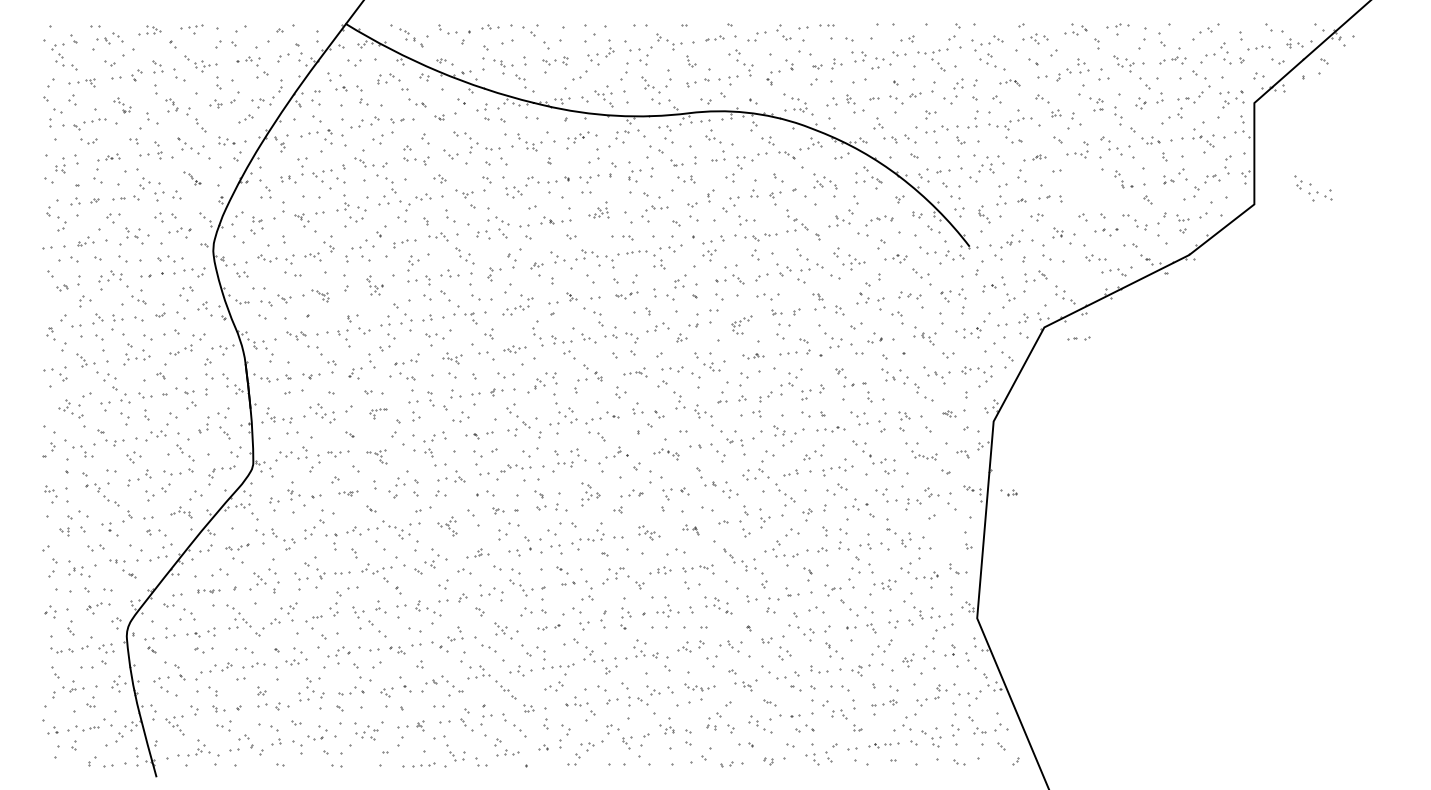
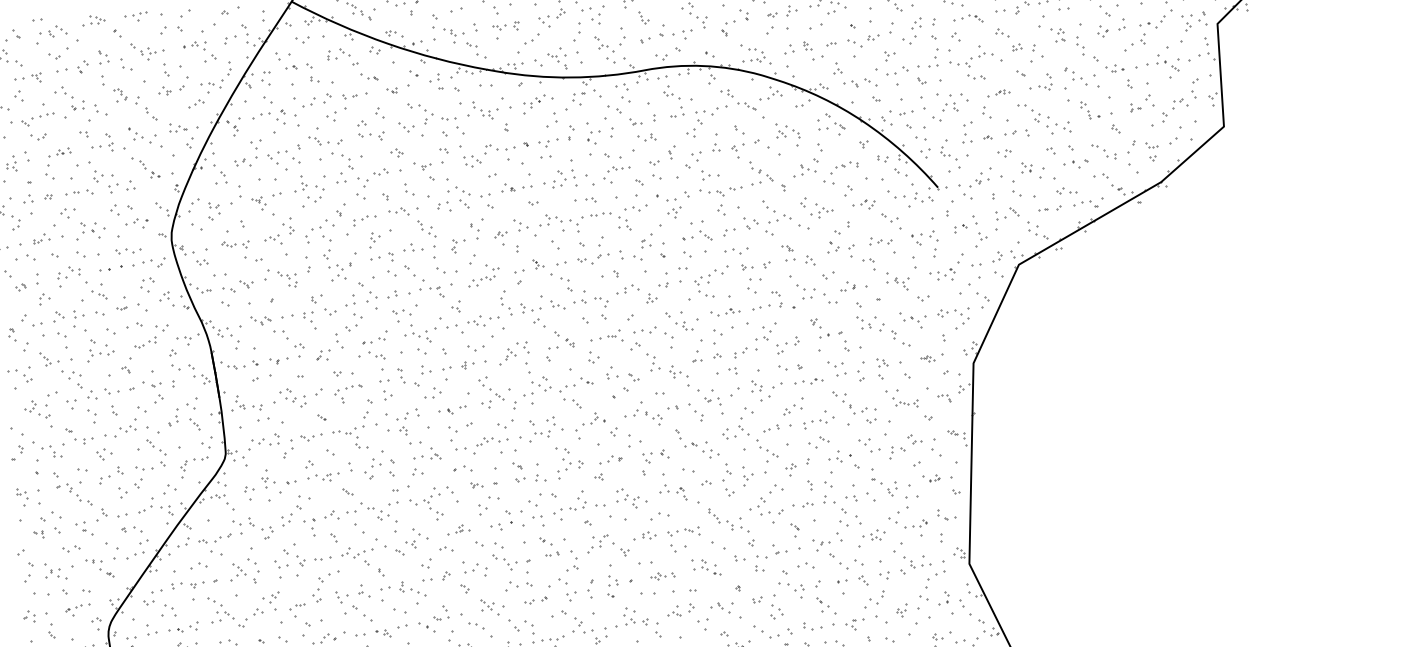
part: (1009, 82) -> (967, 18), size x1.43
part: (121, 104) -> (69, 97), size x1.67
part: (192, 178) -> (145, 168), size x1.67
part: (1313, 188) -> (1051, 121), moved
part: (598, 209) -> (559, 173), size x1.67
part: (983, 214) -> (950, 154), size x1.67
part: (275, 259) -> (235, 244), size x0.71
part: (374, 285) -> (337, 264), size x1.67
part: (319, 295) -> (282, 278), size x1.67
part: (626, 295) -> (593, 259), size x1.43
part: (741, 324) -> (711, 281), size x1.67
part: (1078, 338) -> (1050, 208), moved
part: (514, 348) -> (483, 319), size x1.43
part: (753, 355) -> (725, 311), size x1.43
part: (452, 357) -> (420, 332), size x1.67
part: (635, 371) -> (607, 335), size x1.43
part: (377, 413) -> (348, 394), size x1.67
part: (665, 454) -> (642, 417), size x1.43
part: (376, 456) -> (350, 438), size x1.67
part: (1008, 492) -> (930, 477), moved
part: (347, 493) -> (323, 477), size x1.67
part: (590, 494) -> (569, 463), size x1.43
part: (181, 511) -> (156, 506), size x1.67
part: (446, 526) -> (425, 504), size x1.67
part: (690, 529) -> (673, 492), size x1.67
part: (649, 532) -> (631, 497), size x1.43
part: (237, 546) -> (215, 538), size x1.43
part: (208, 591) -> (188, 585), size x1.43
part: (675, 611) -> (663, 576), size x0.62

